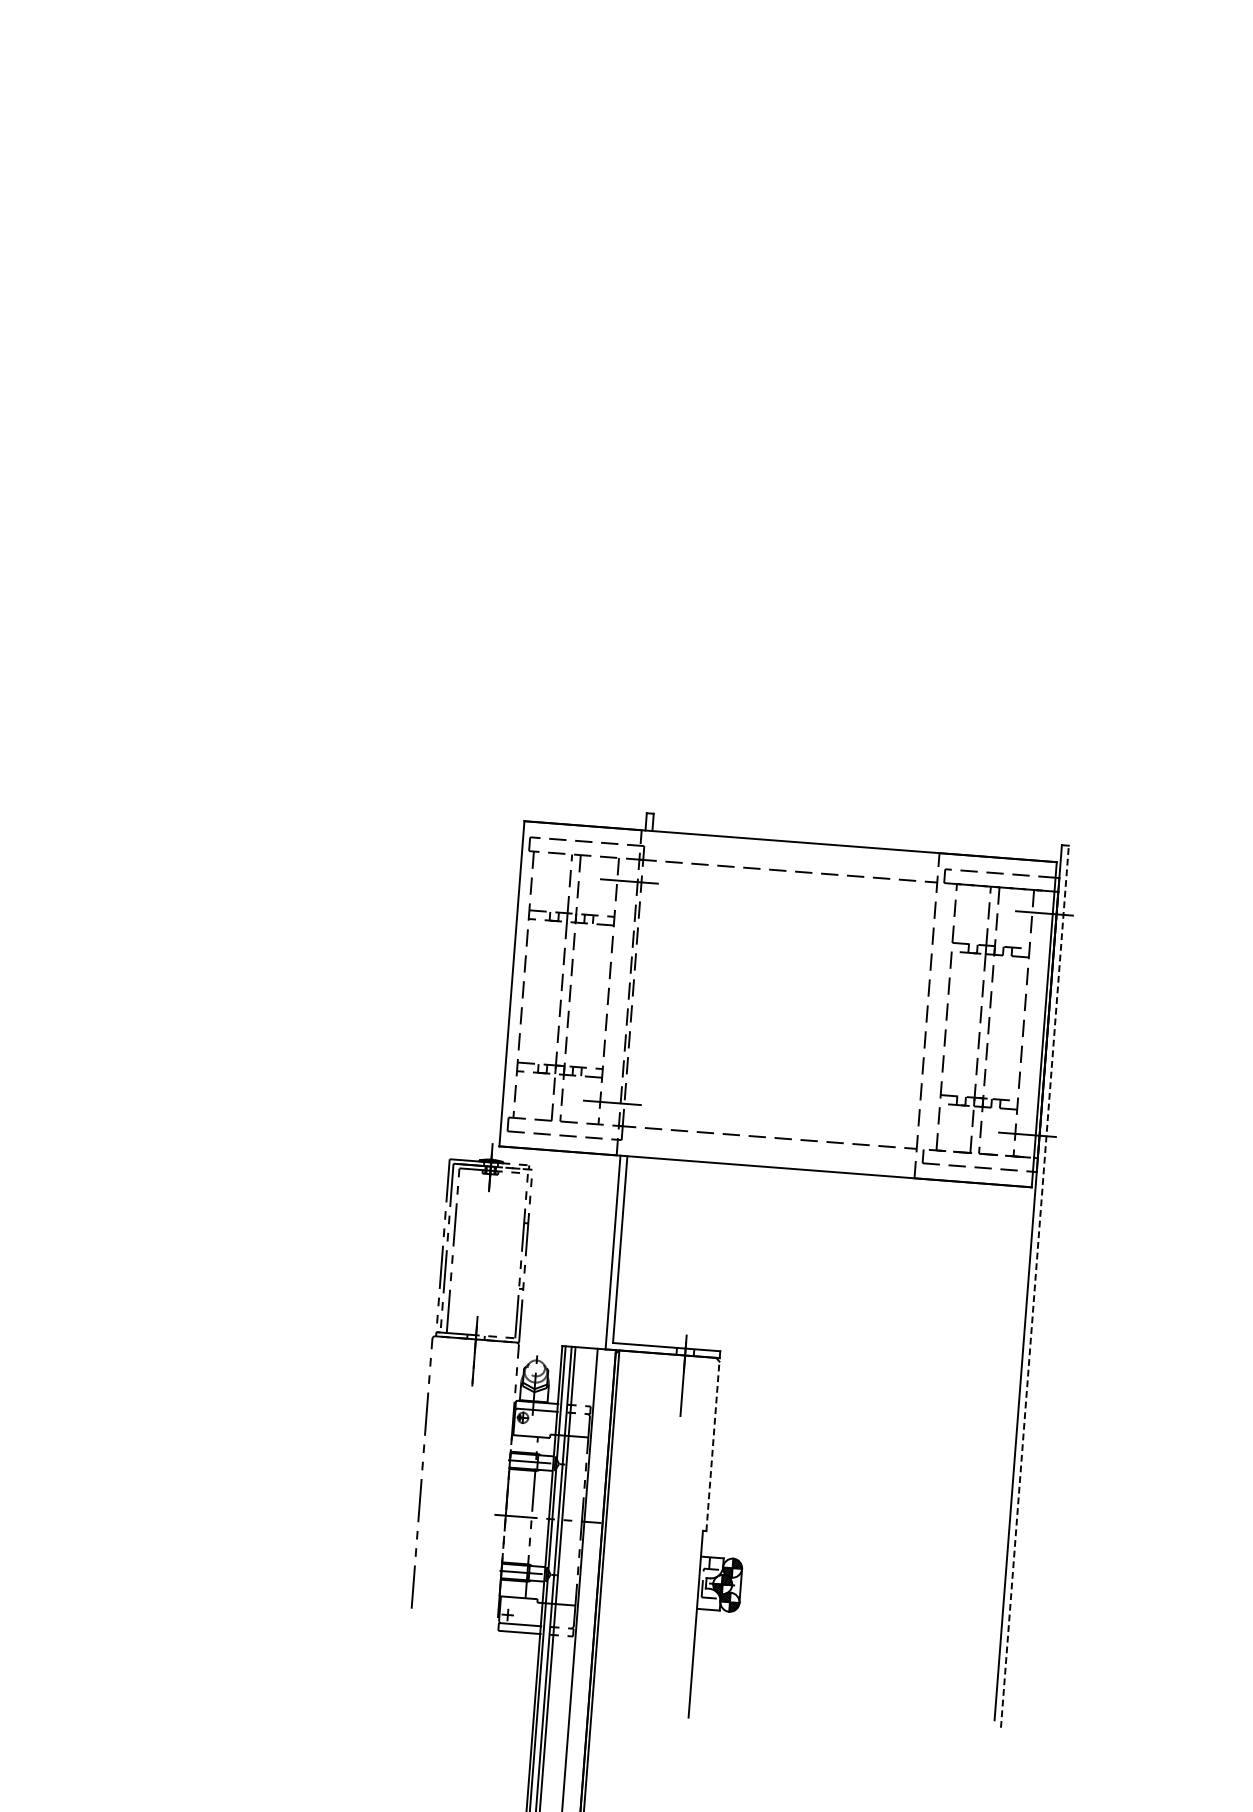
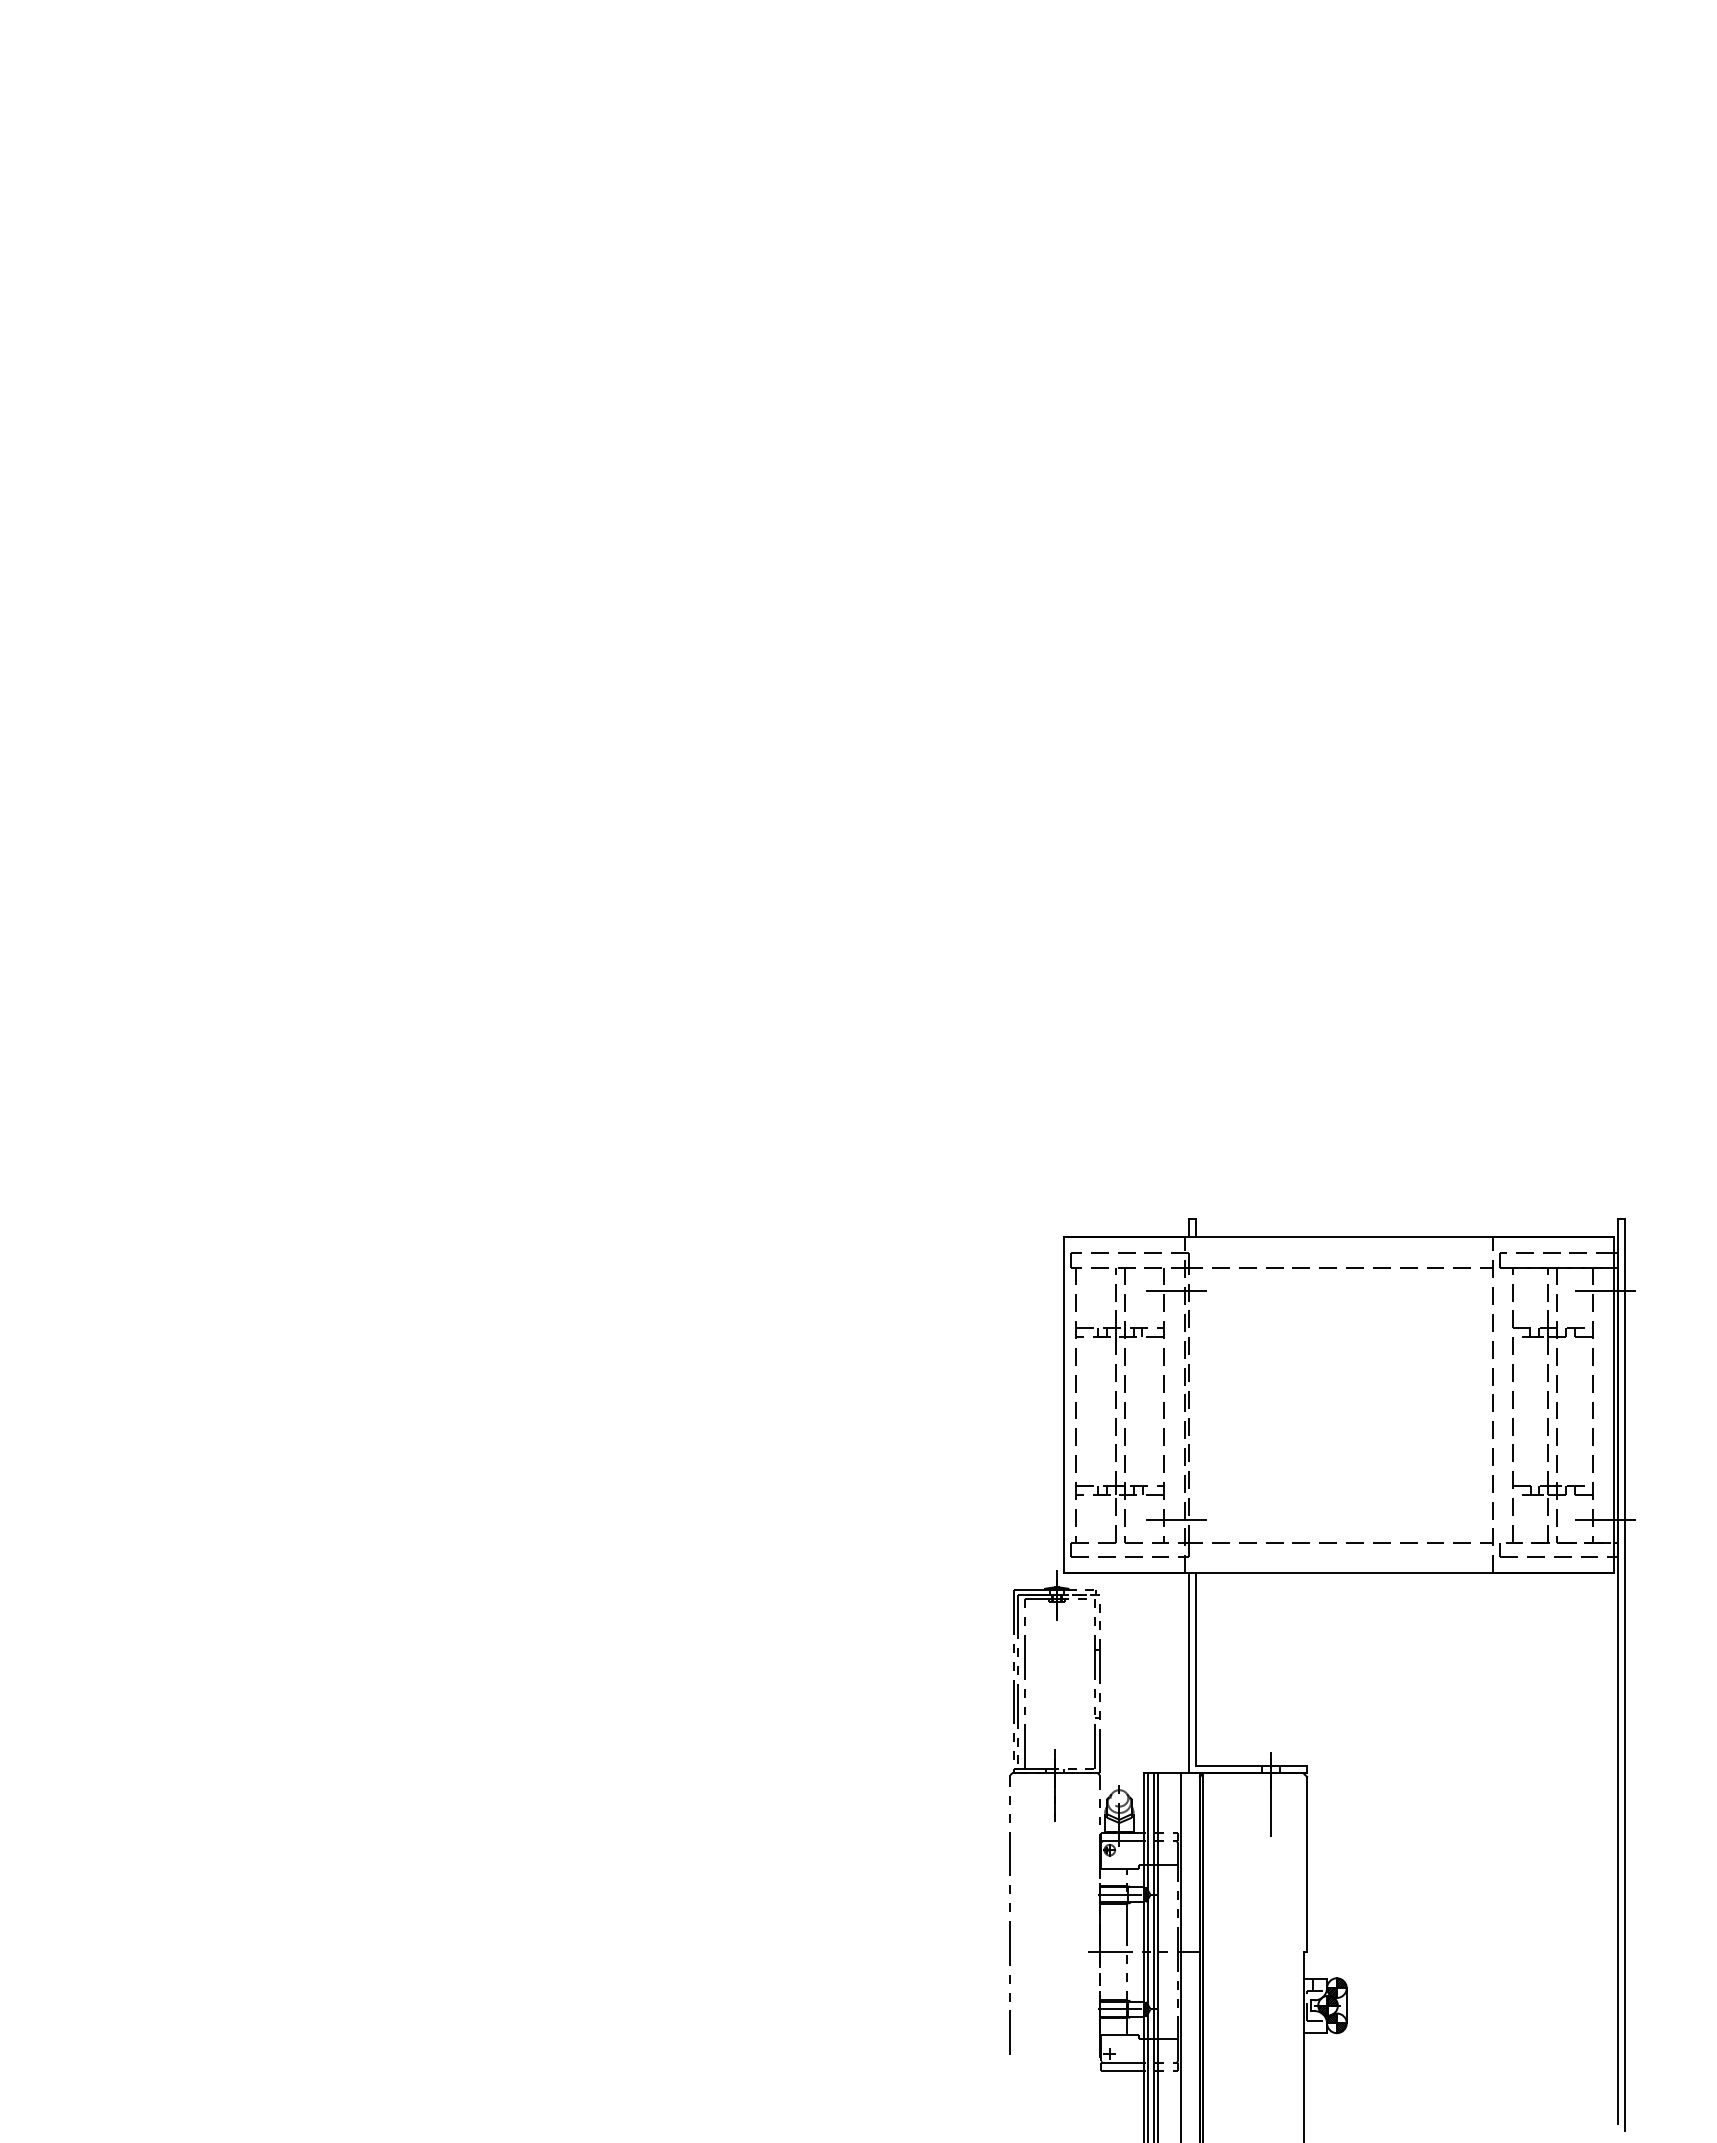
line: (1035, 1287) -> (1625, 1675), dashed -> solid
line: (713, 1446) -> (1307, 1864), dashed -> solid

